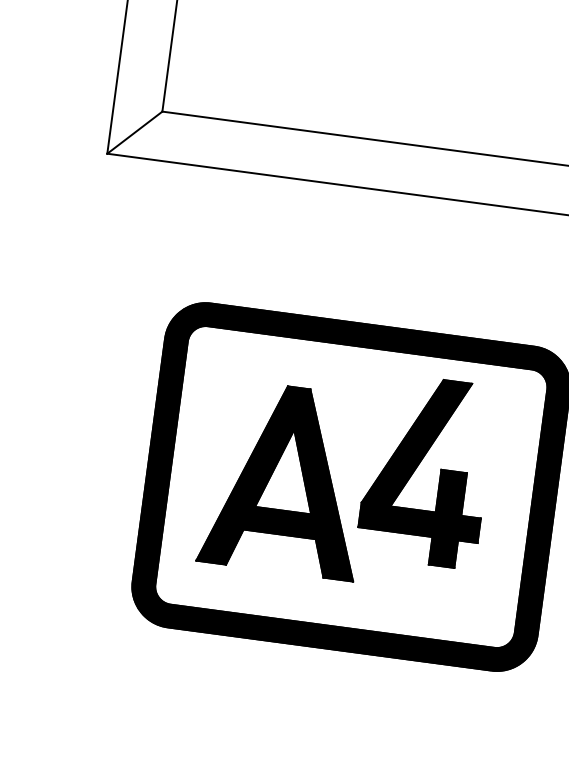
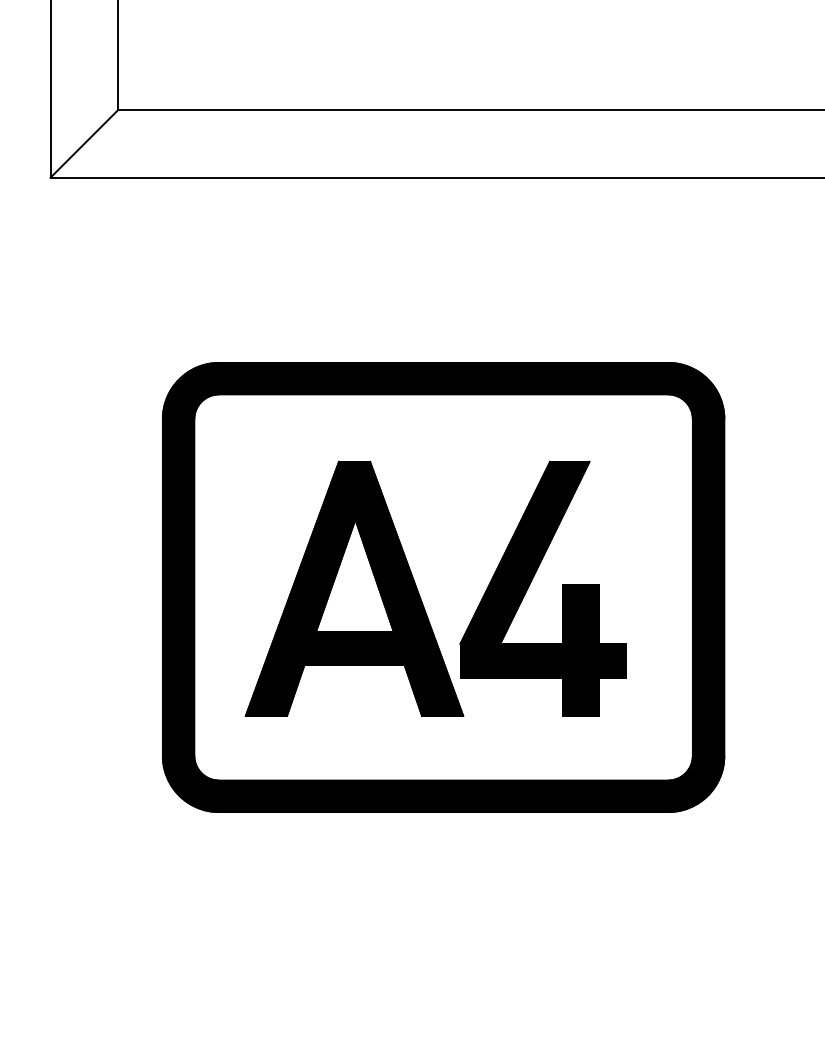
part: (418, 465) -> (531, 582), moved

